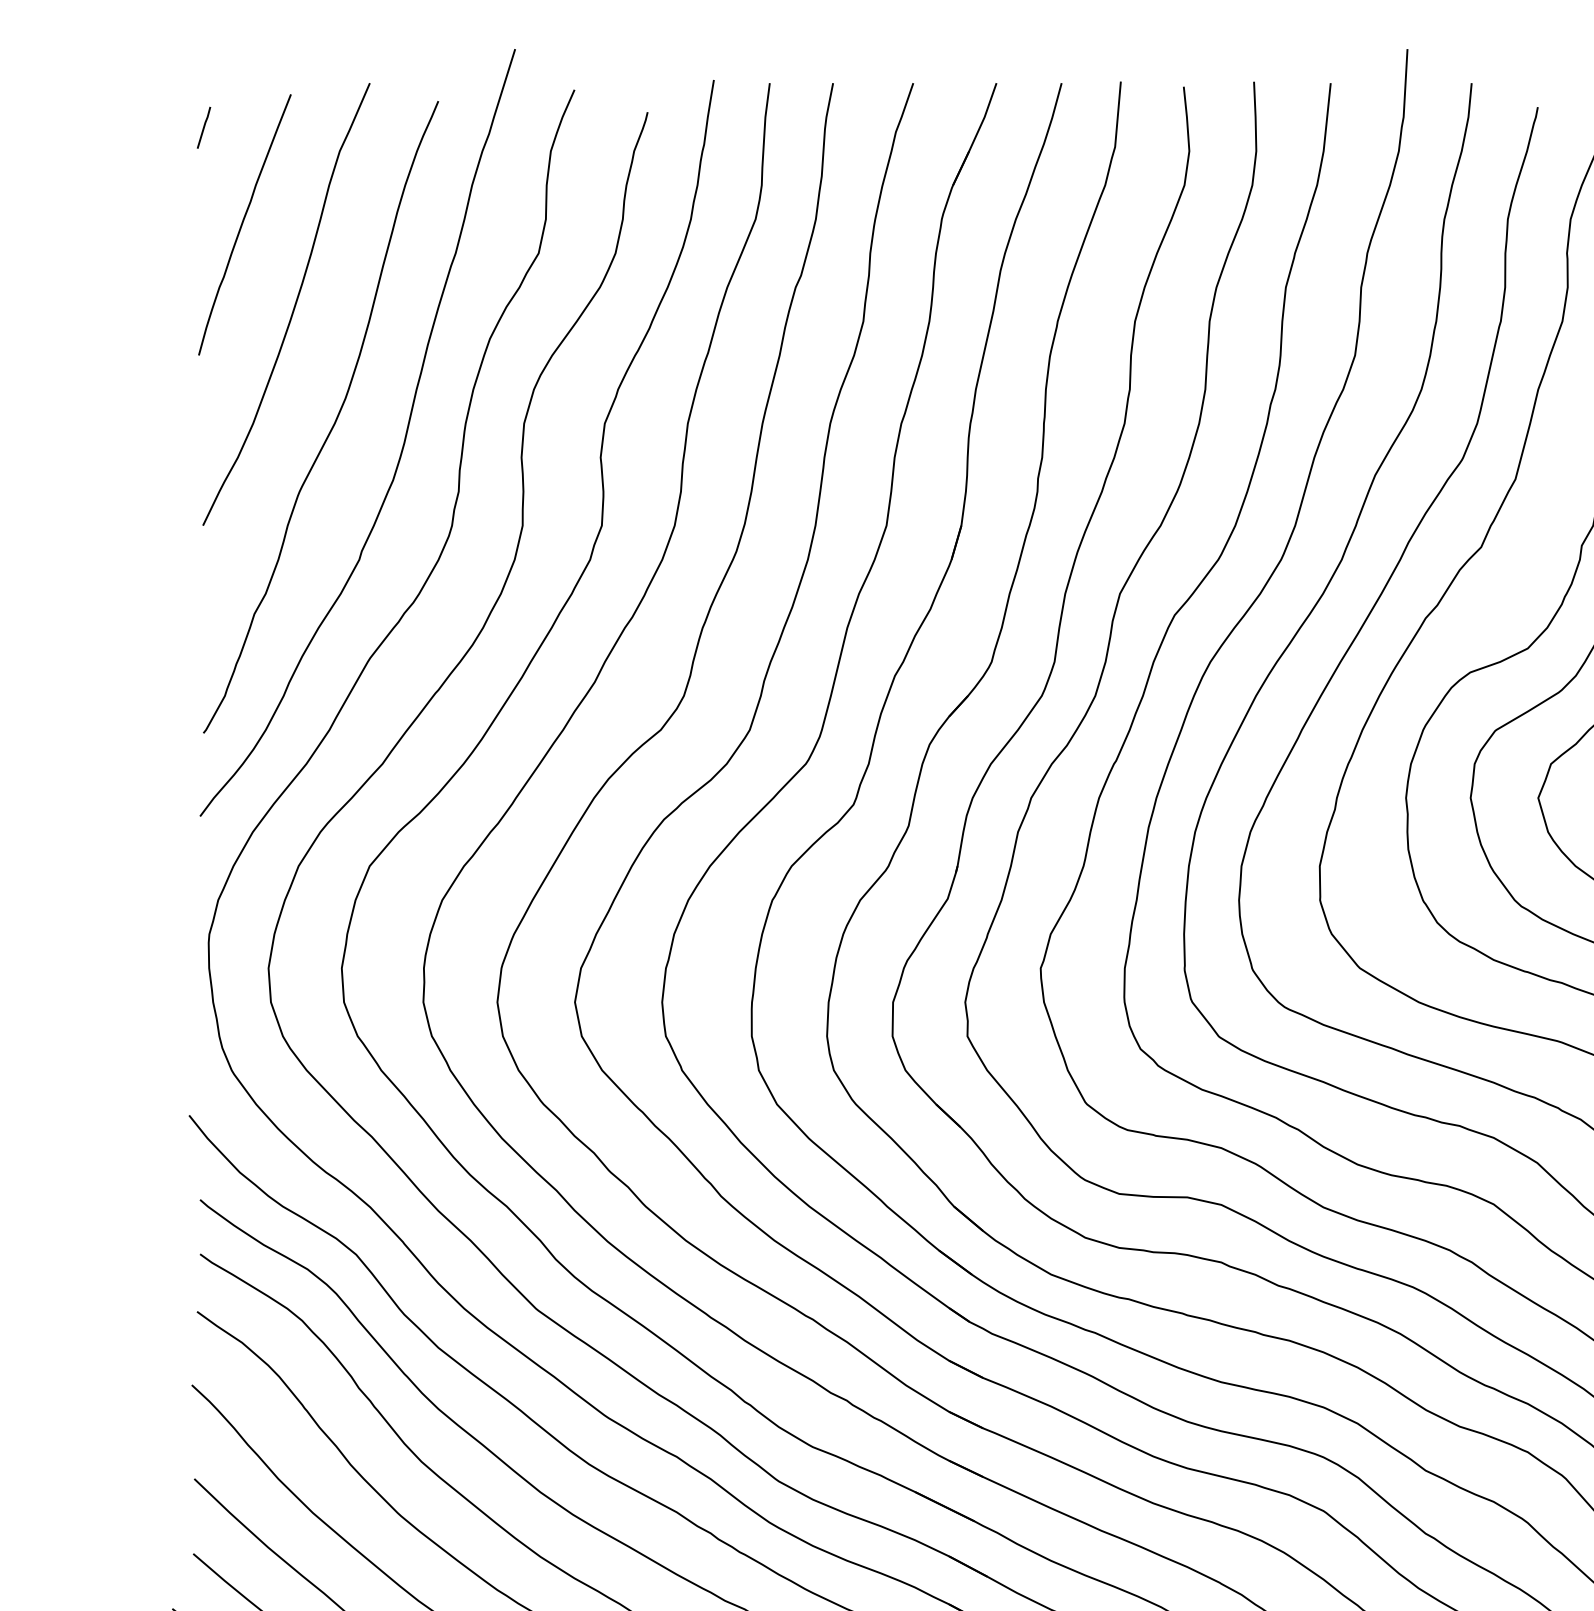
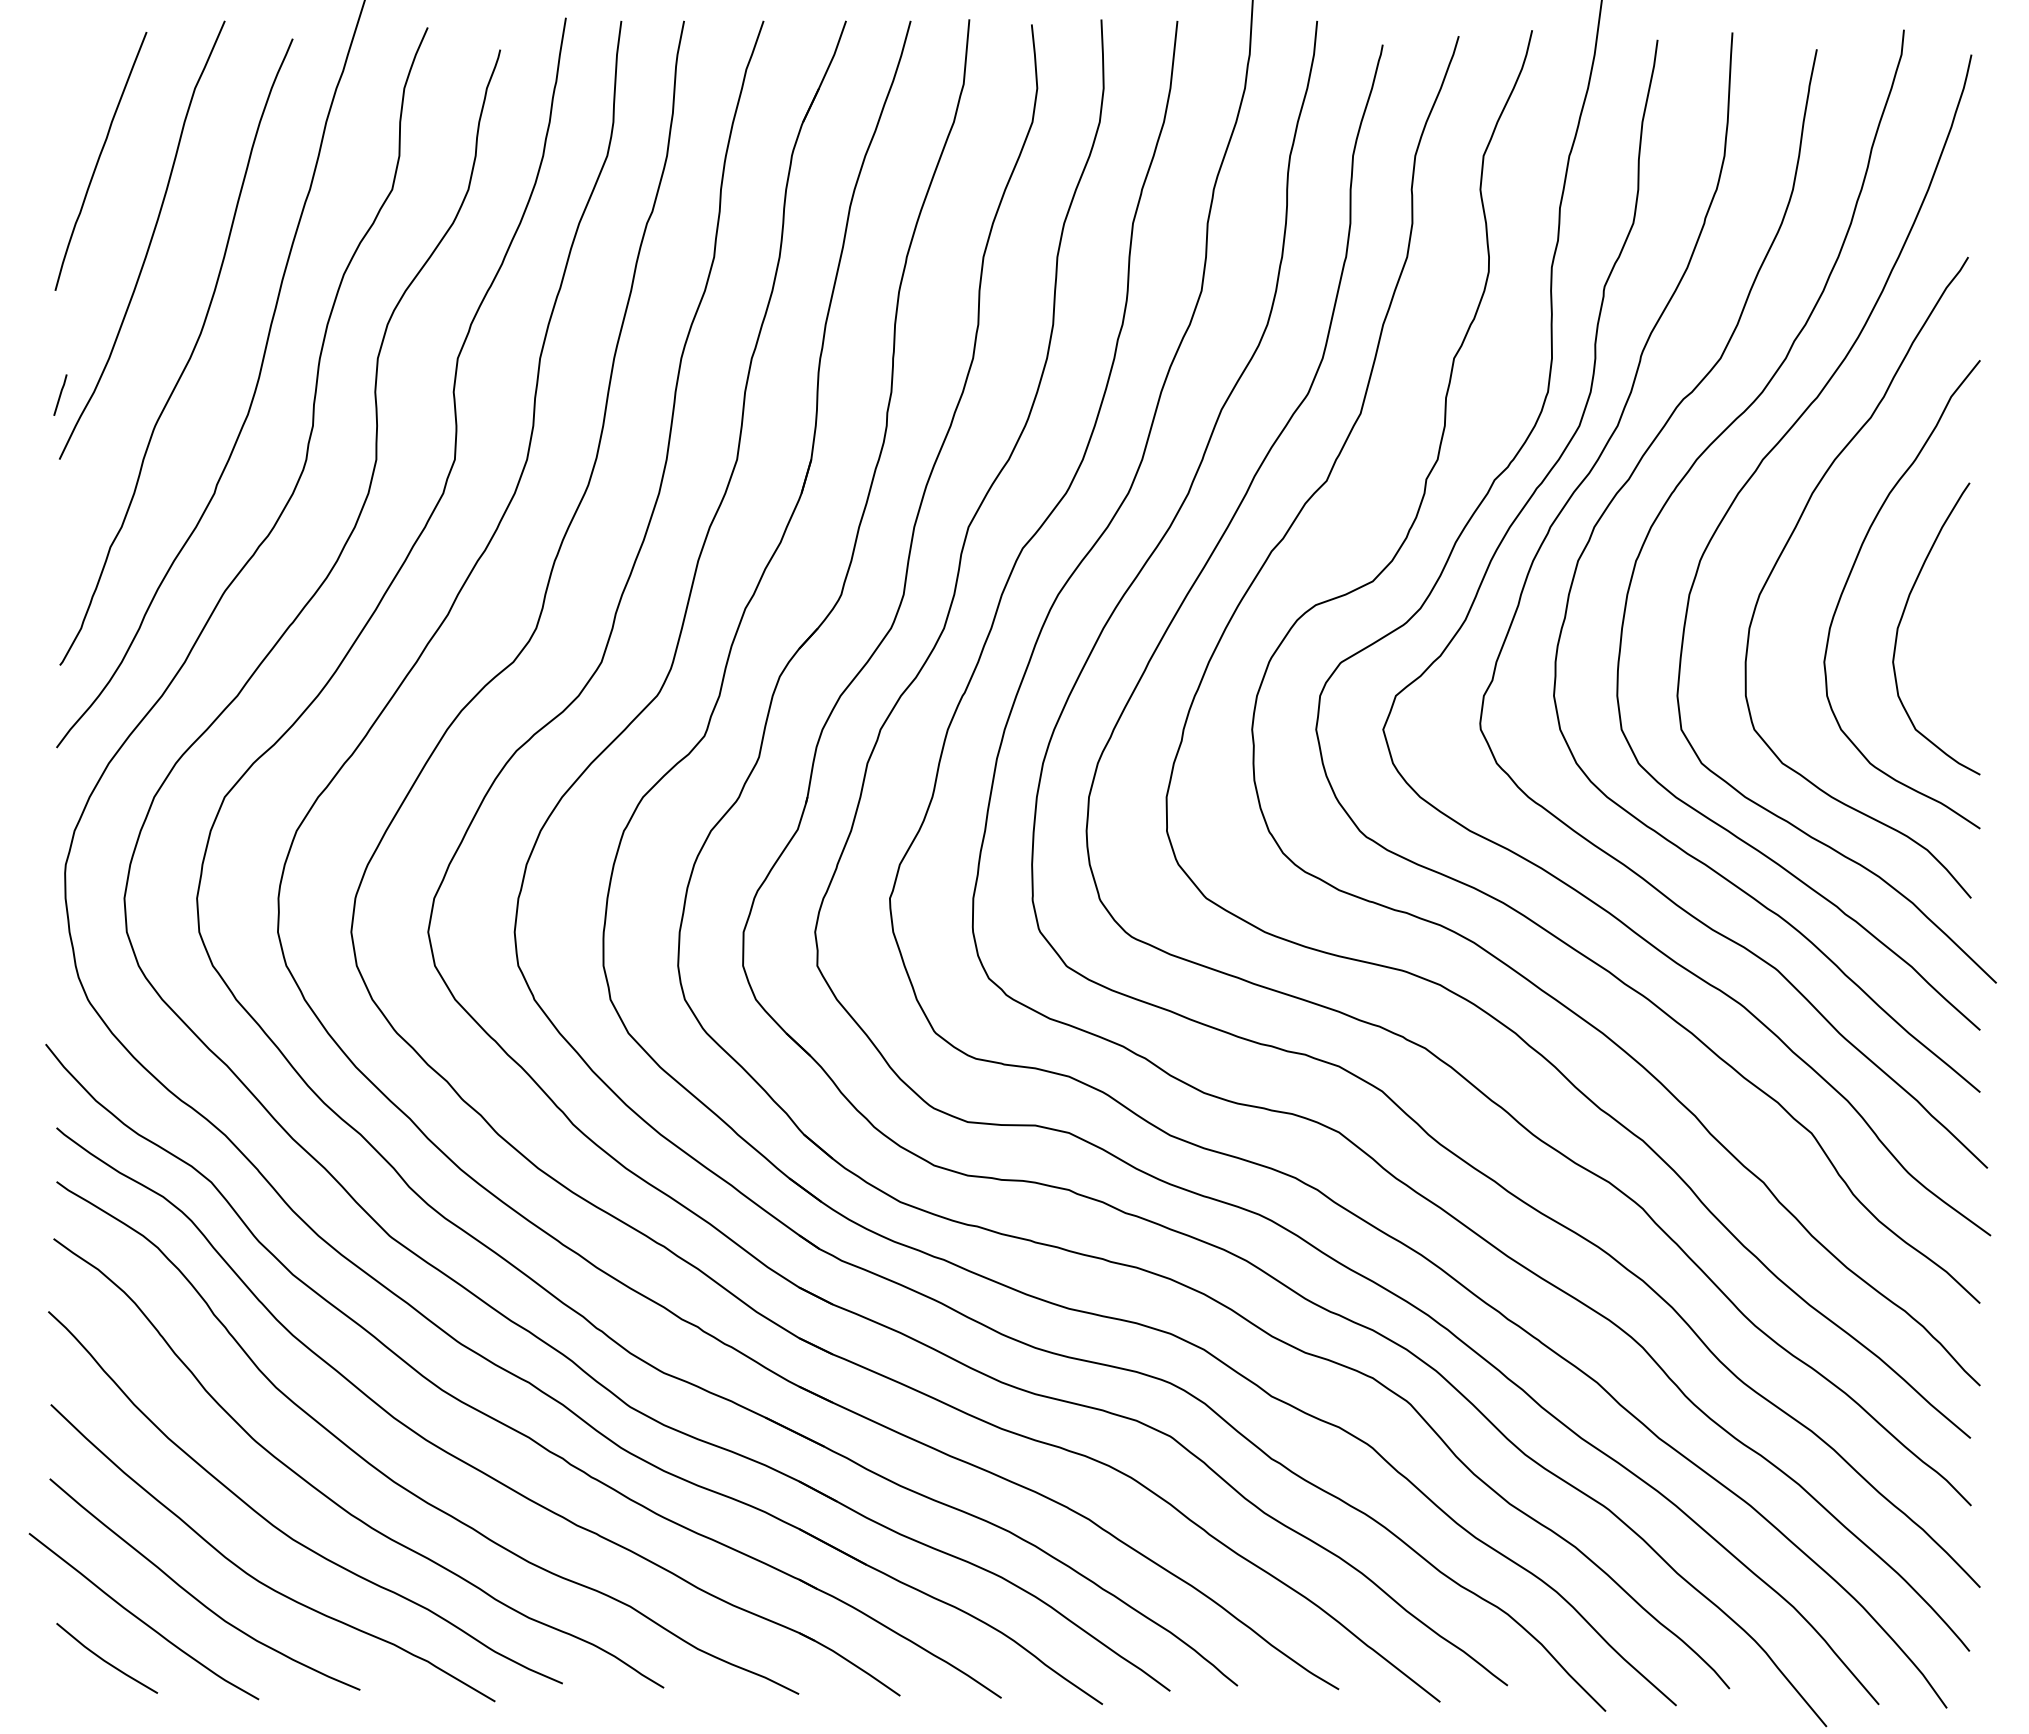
line: (204, 127) -> (60, 394), moved

